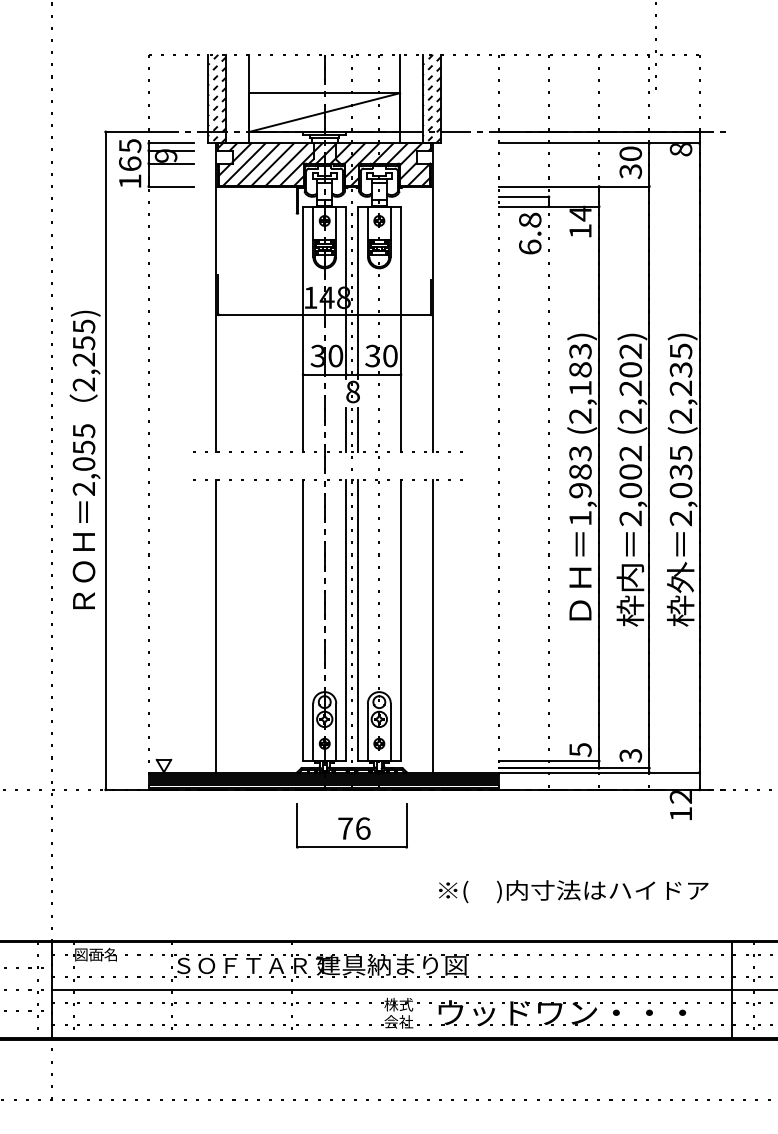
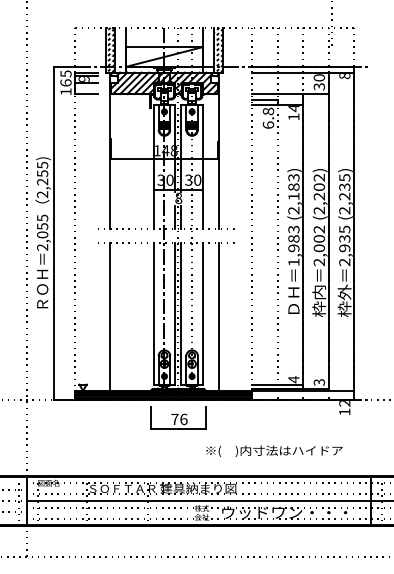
text: (680, 490) -> (344, 248), 2,035 -> 2,935
text: (579, 749) -> (293, 379), 5 -> 4
text: (573, 890) -> (274, 450), moved

